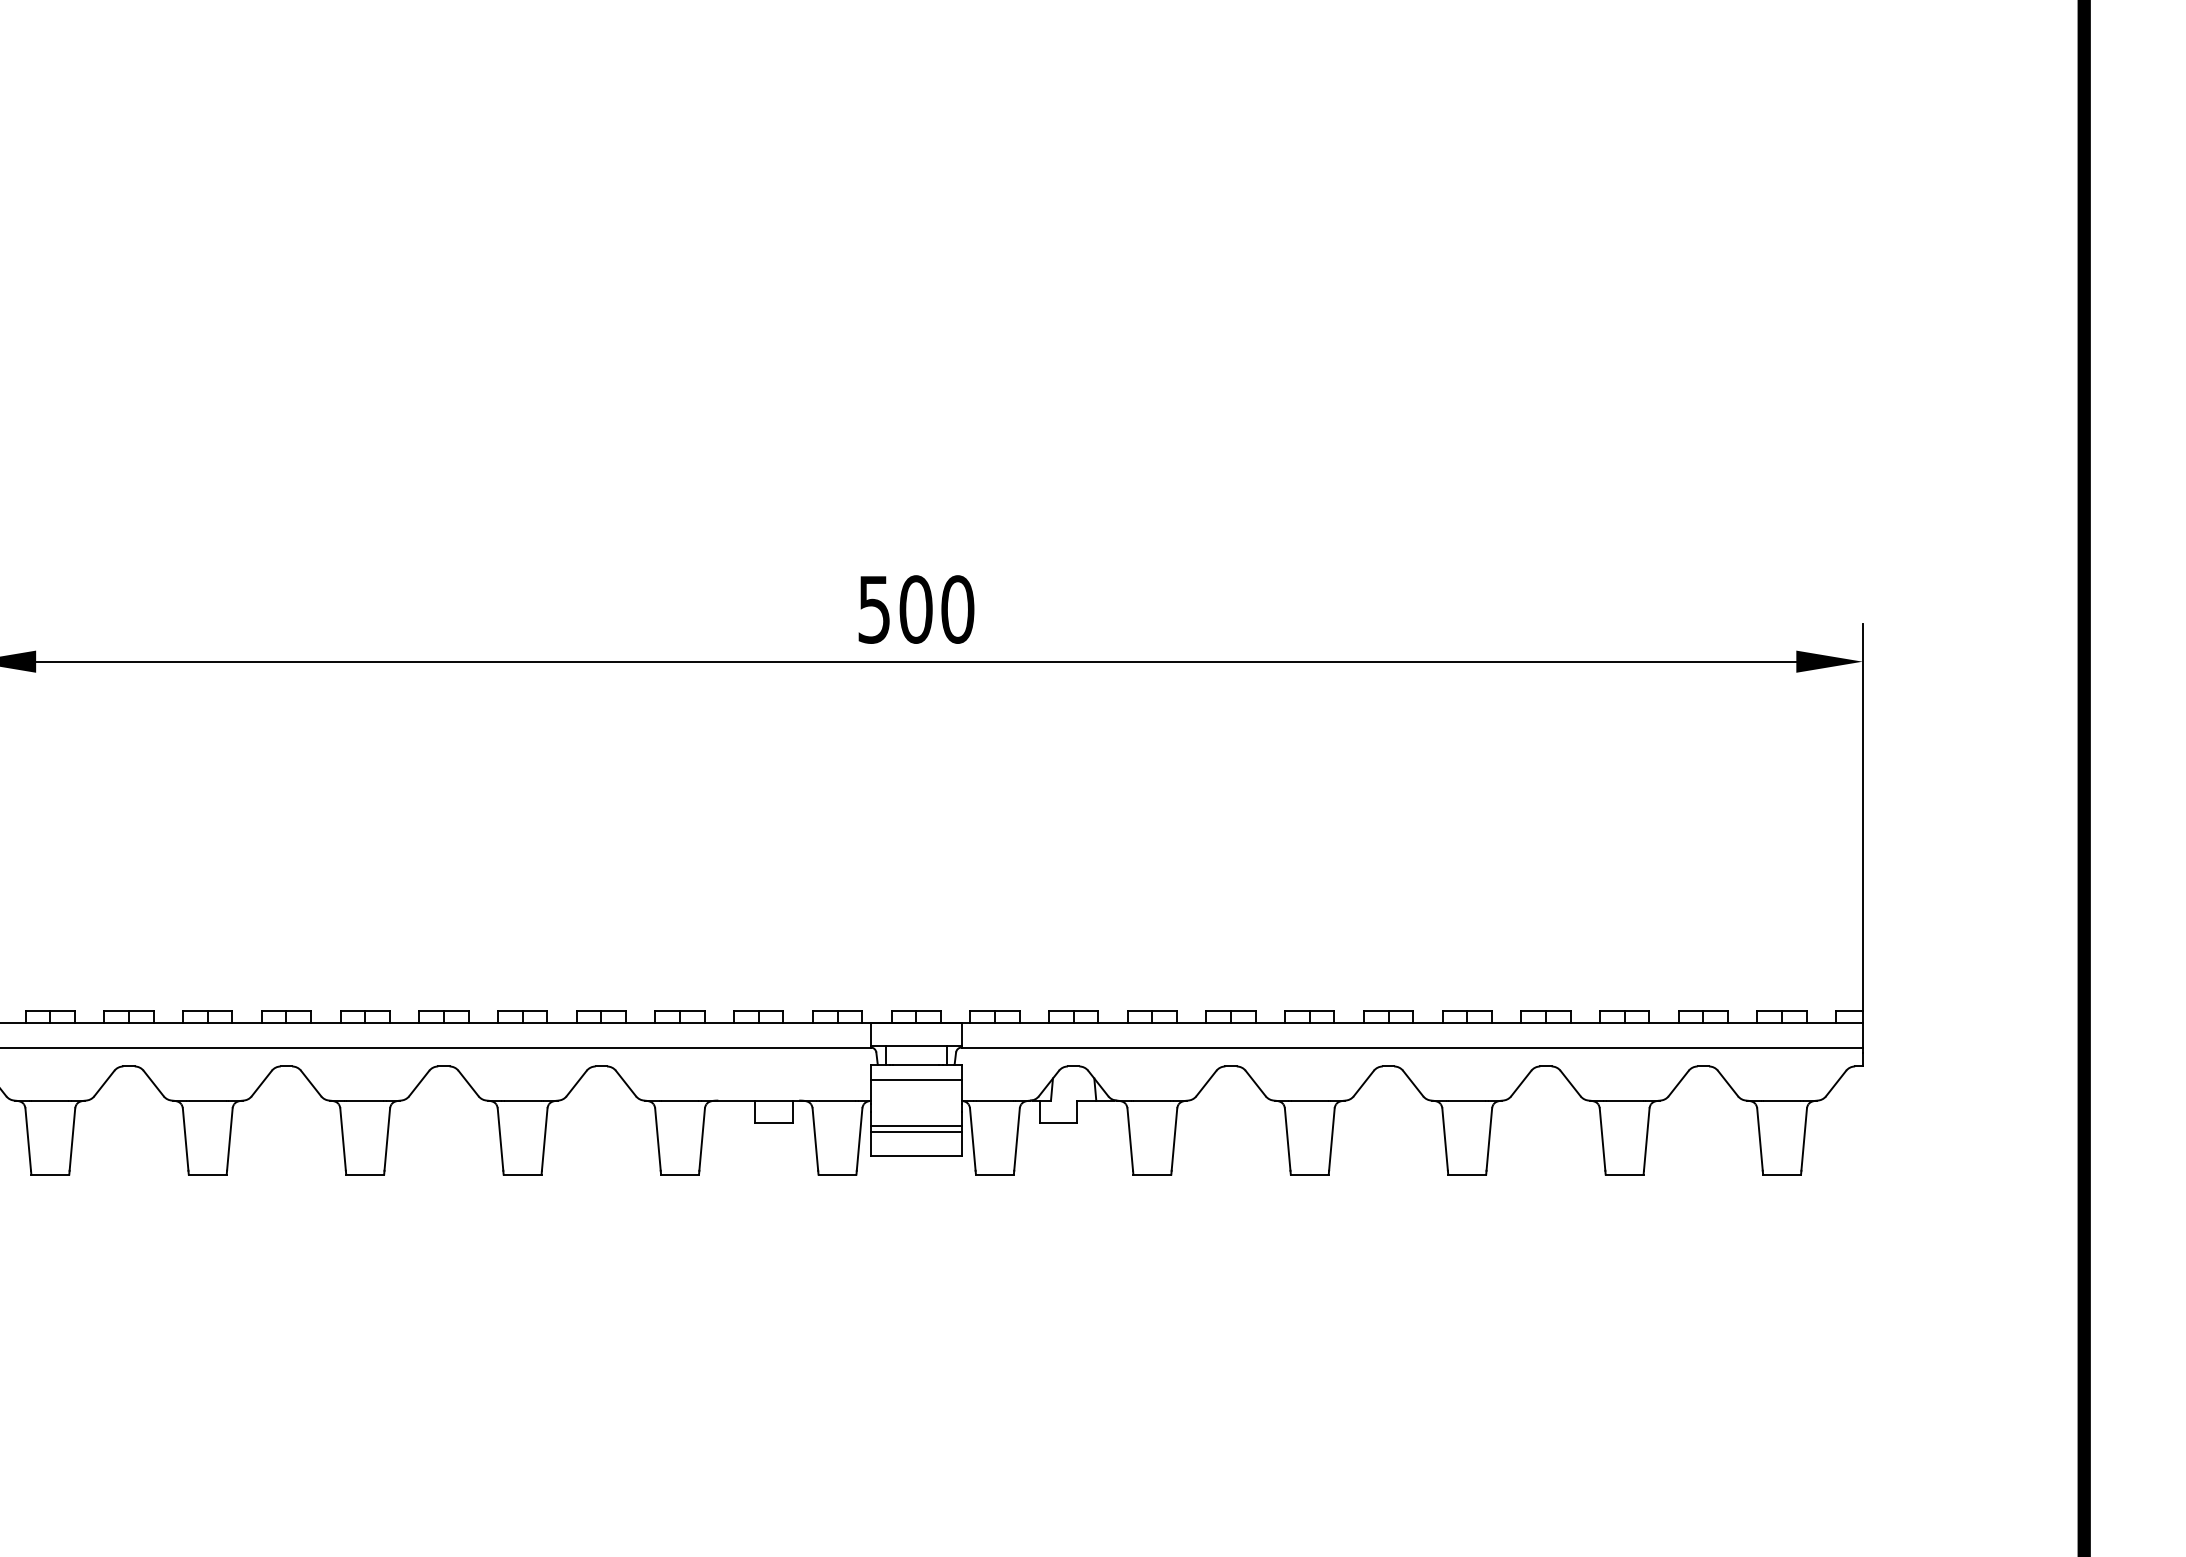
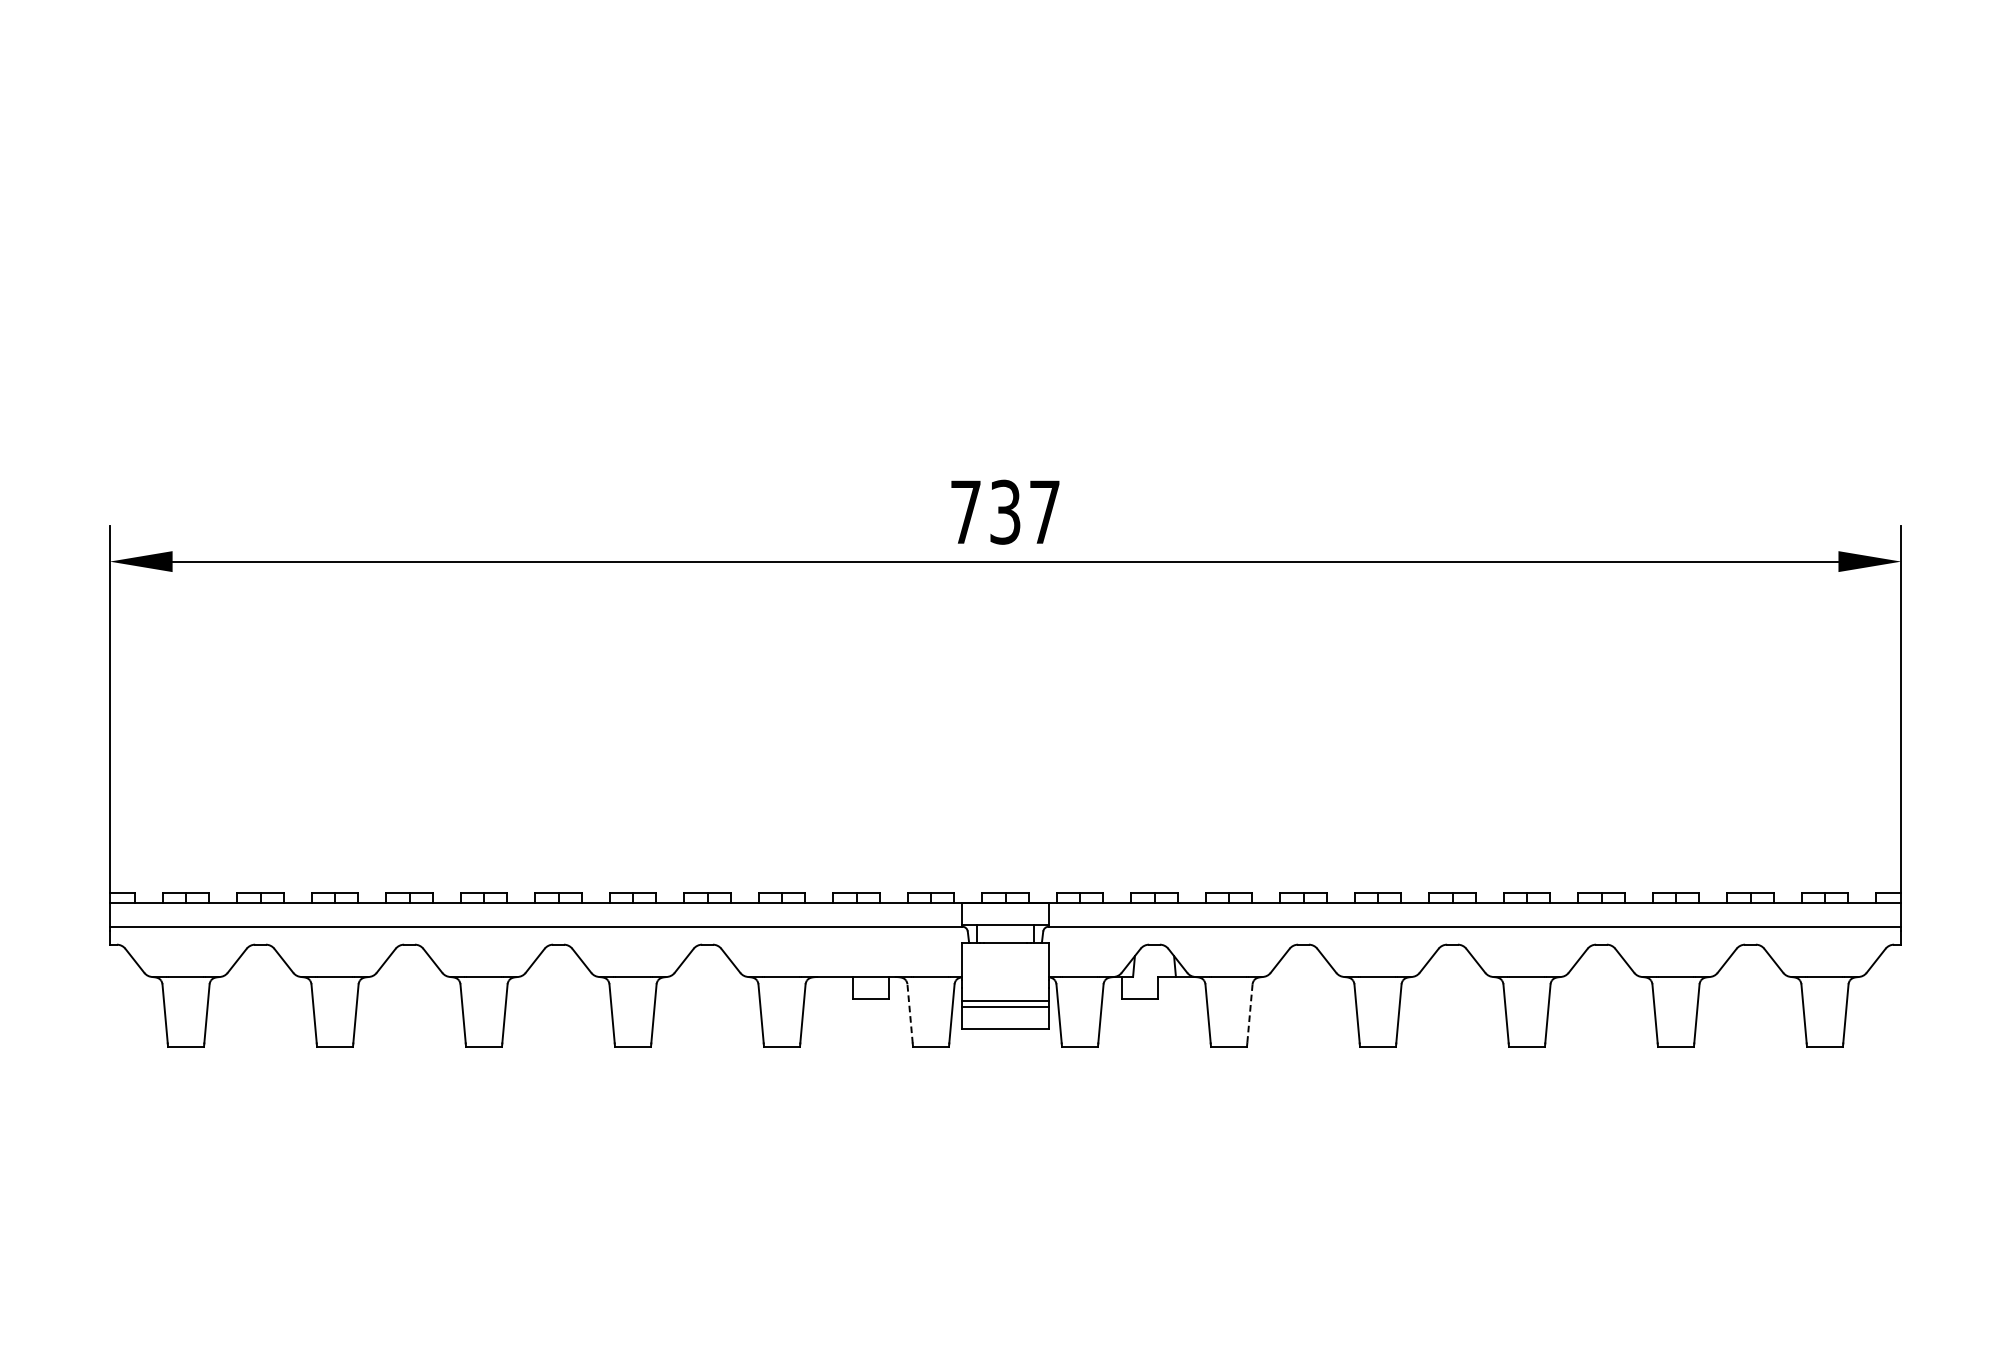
text: (916, 609) -> (1005, 512), 500 -> 737
line: (915, 1079) -> (1004, 957), removed
line: (815, 1139) -> (910, 1013), solid -> dashed
line: (1174, 1140) -> (1249, 1014), solid -> dashed

